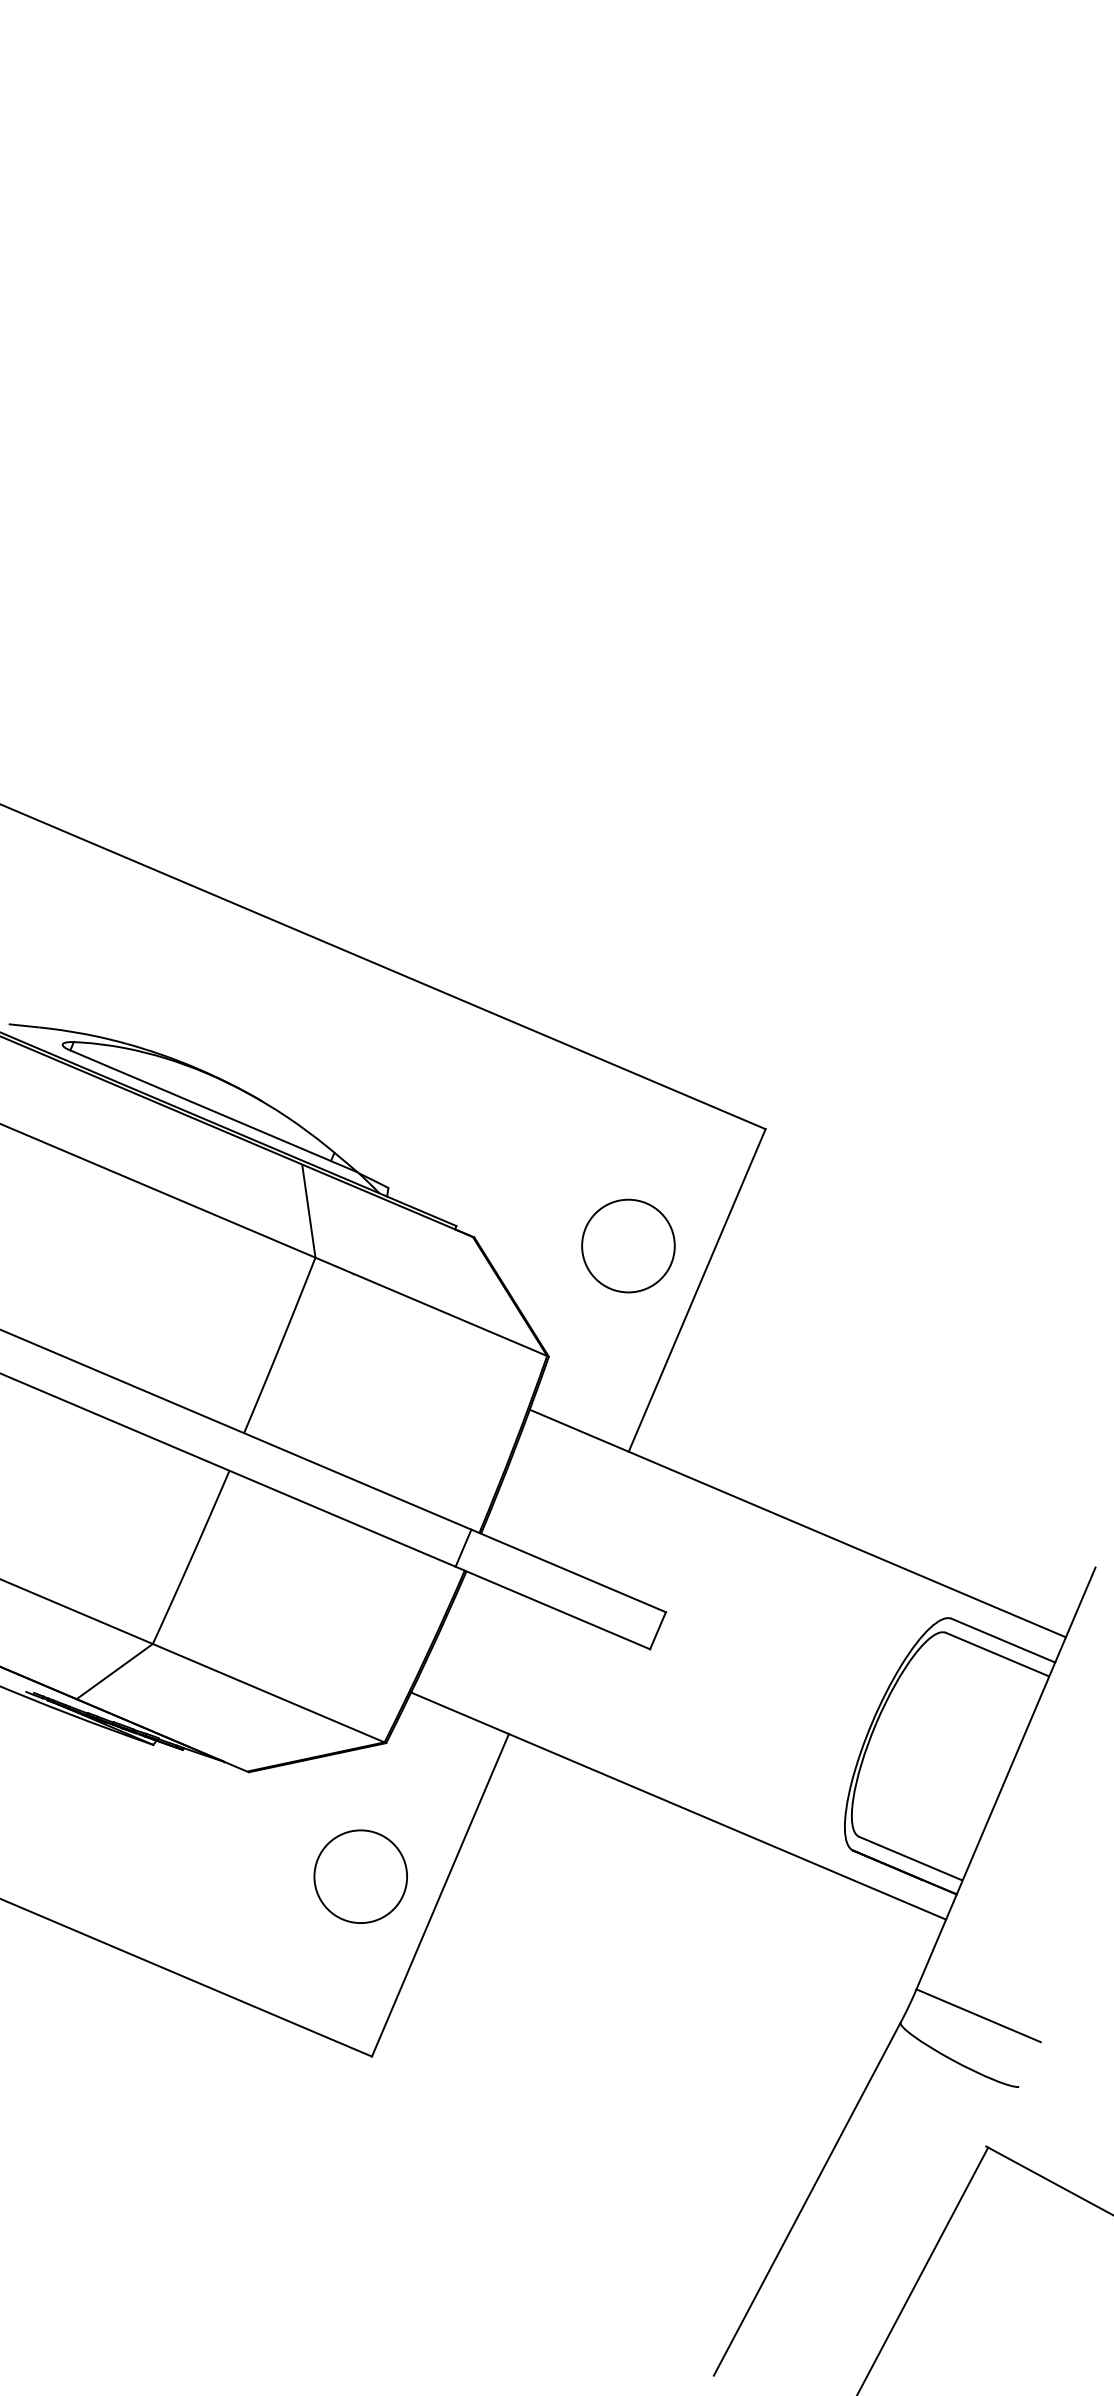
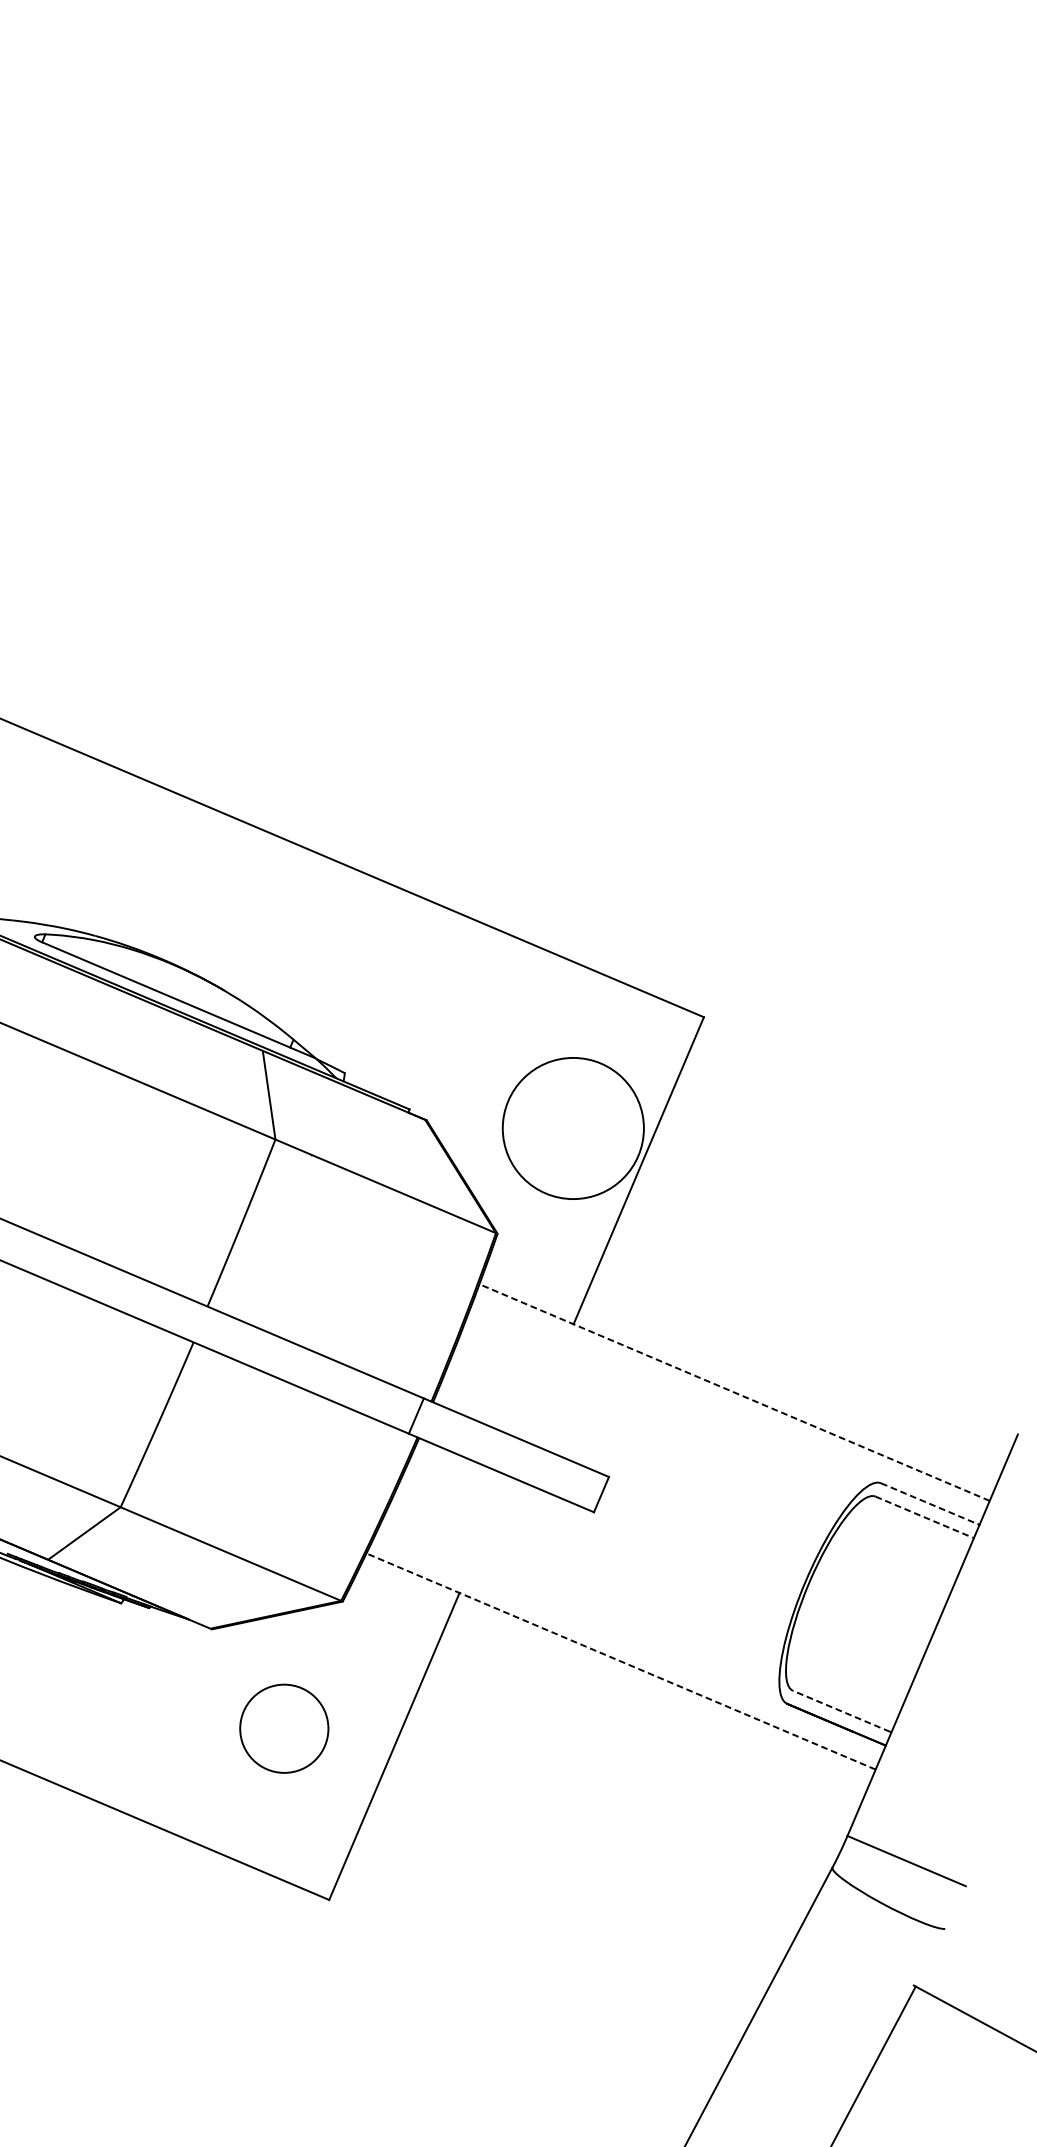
circle: (628, 1245) -> (573, 1127), size x1.6
line: (797, 1523) -> (734, 1392), solid -> dashed
line: (1002, 1640) -> (929, 1503), solid -> dashed
line: (997, 1654) -> (924, 1517), solid -> dashed
line: (678, 1806) -> (620, 1661), solid -> dashed
line: (909, 1858) -> (840, 1711), solid -> dashed
circle: (360, 1876) -> (284, 1728), moved

